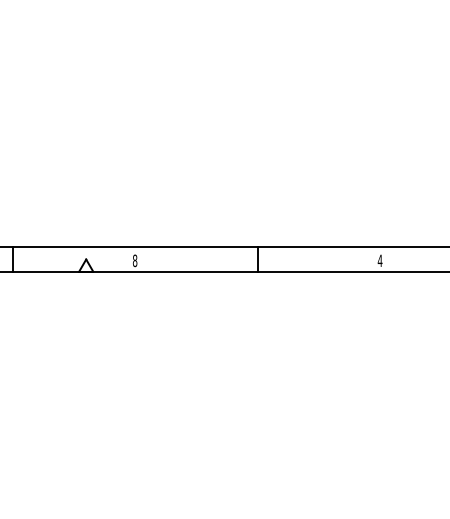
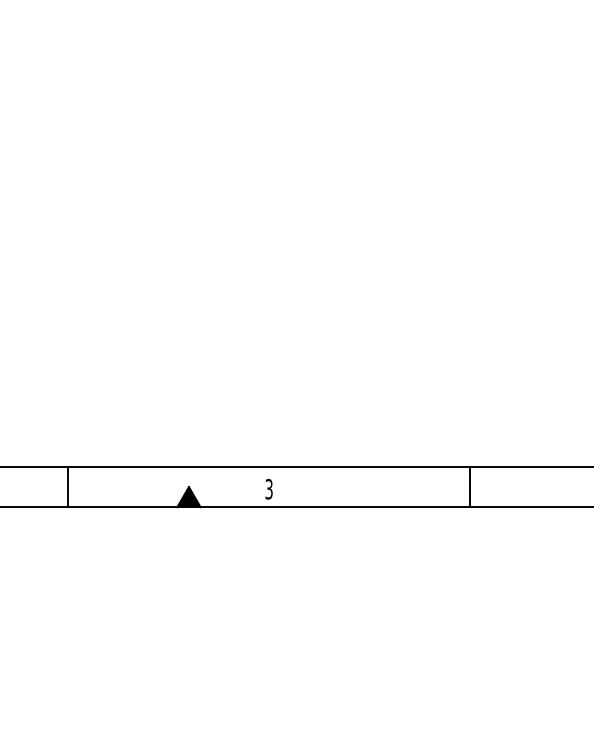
text: (134, 260) -> (268, 488), 8 -> 3
fill: (86, 265) -> (189, 496), added

